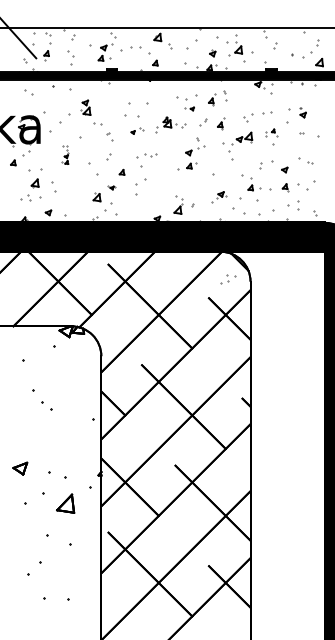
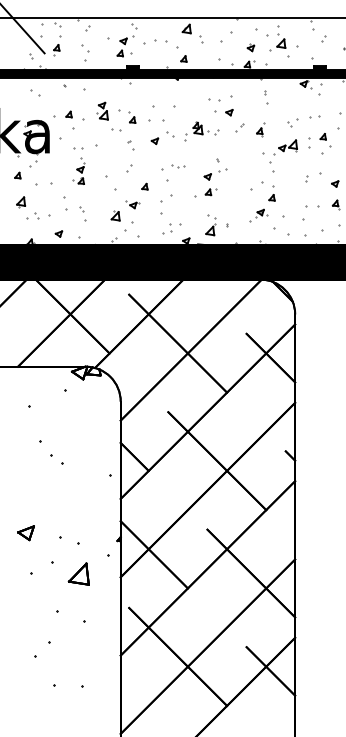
part: (212, 99) -> (250, 101), removed
part: (189, 108) -> (223, 112), size x1.67
part: (56, 110) -> (68, 114), added
part: (106, 112) -> (126, 116), added
part: (136, 130) -> (161, 137), size x1.67
part: (271, 132) -> (319, 140), size x1.67
part: (191, 153) -> (210, 177), moved
part: (65, 154) -> (78, 165), size x1.67
part: (247, 182) -> (268, 191), moved
part: (34, 183) -> (20, 202), moved
part: (111, 187) -> (132, 204), size x1.67
part: (68, 195) -> (82, 213), added
part: (228, 279) -> (172, 228), moved

